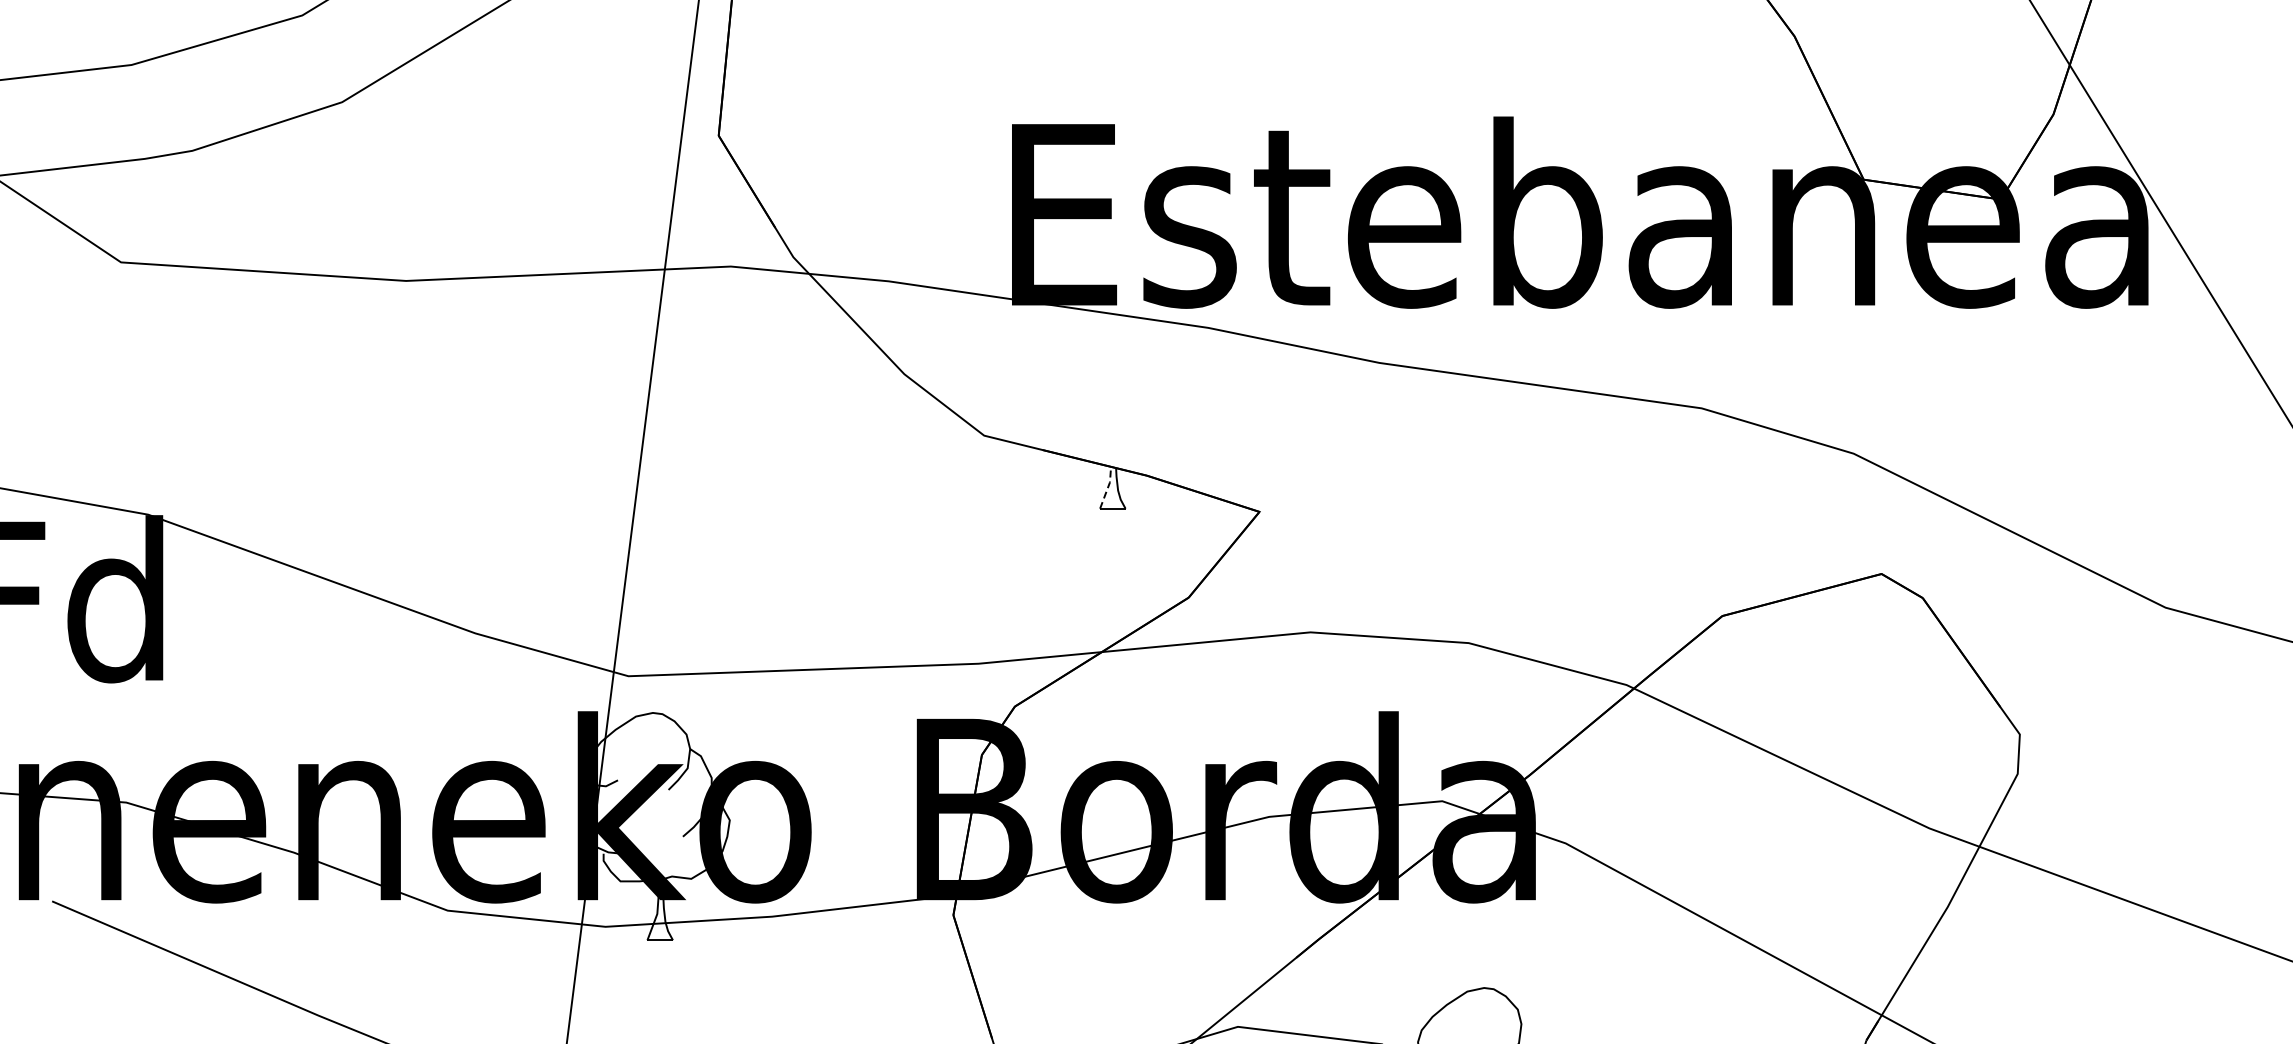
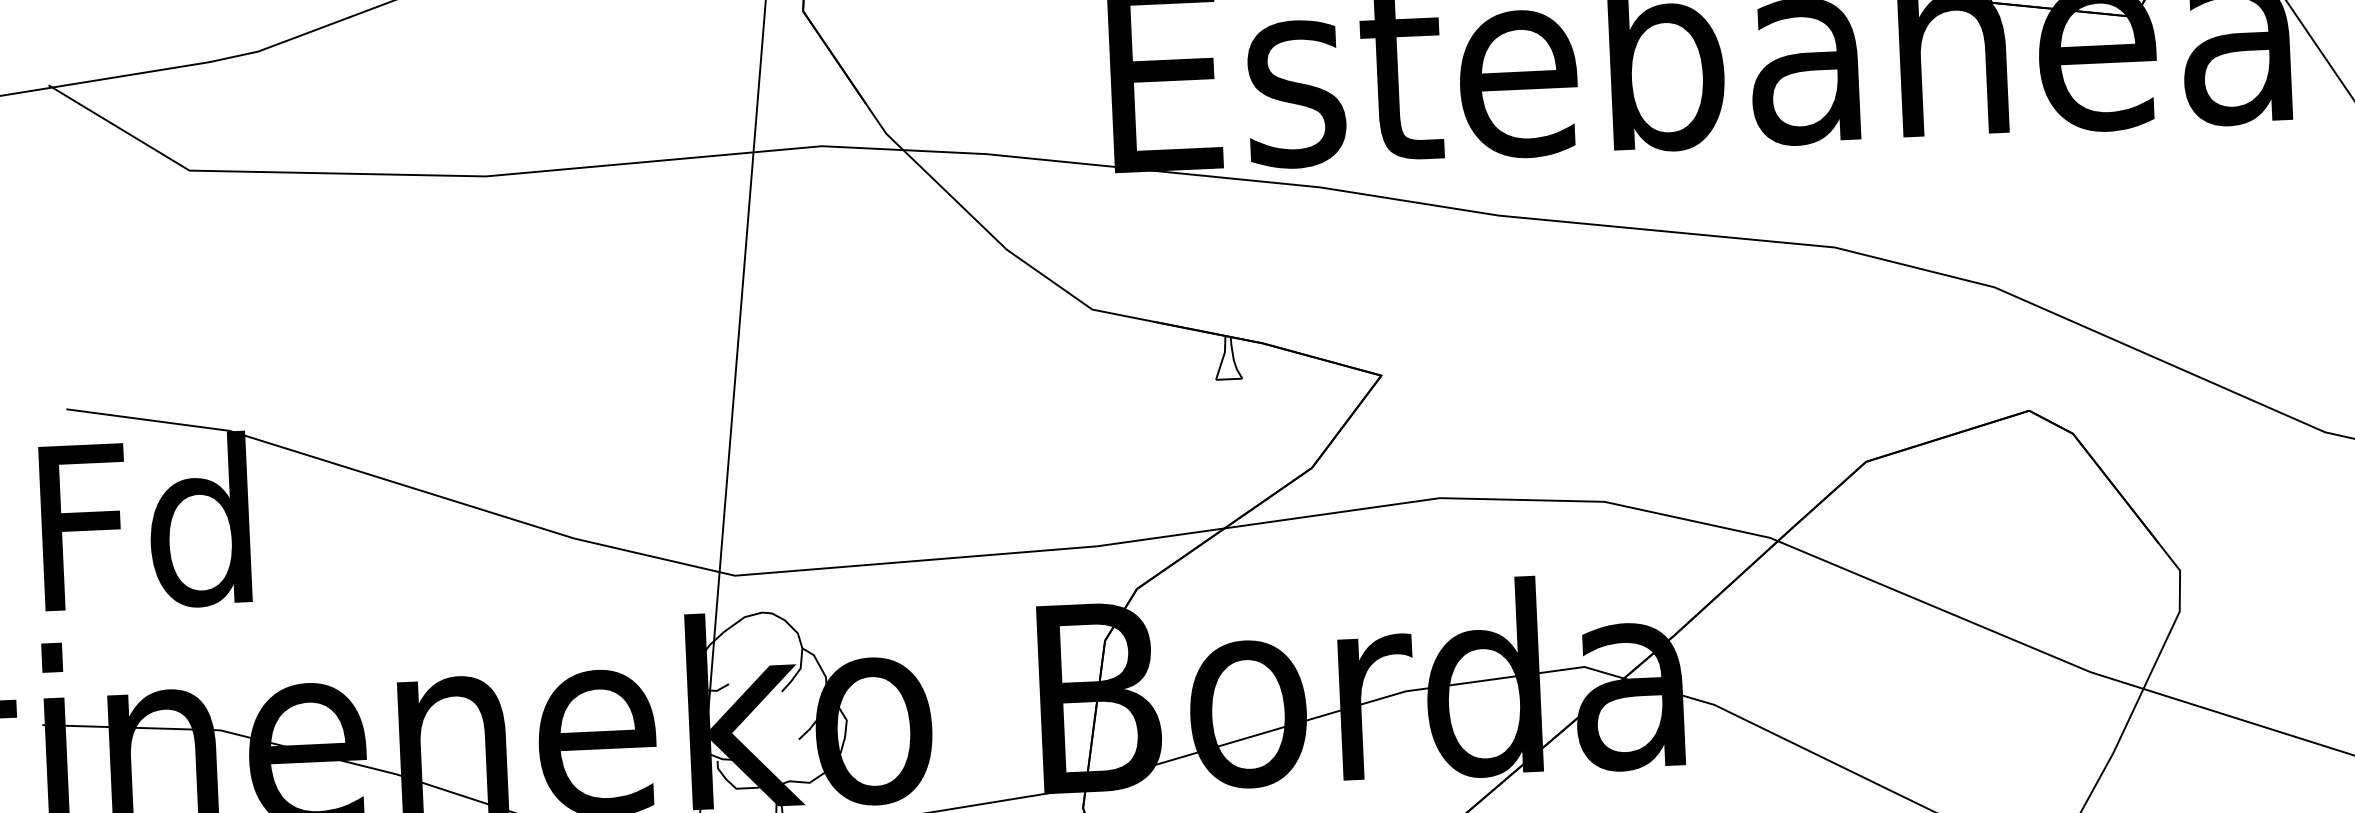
line: (1107, 487) -> (1222, 357), dashed -> solid

